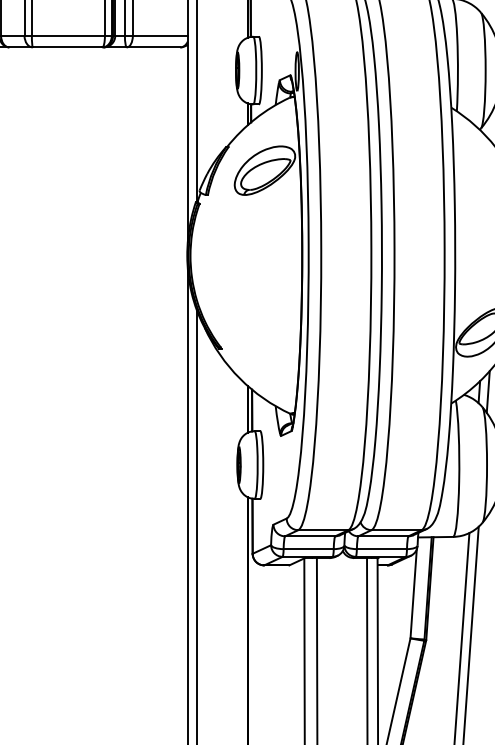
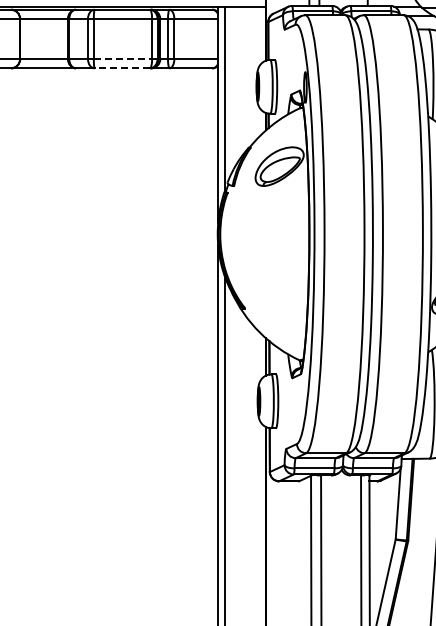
line: (69, 36) -> (123, 59), solid -> dashed
line: (67, 47) -> (122, 68), solid -> dashed

